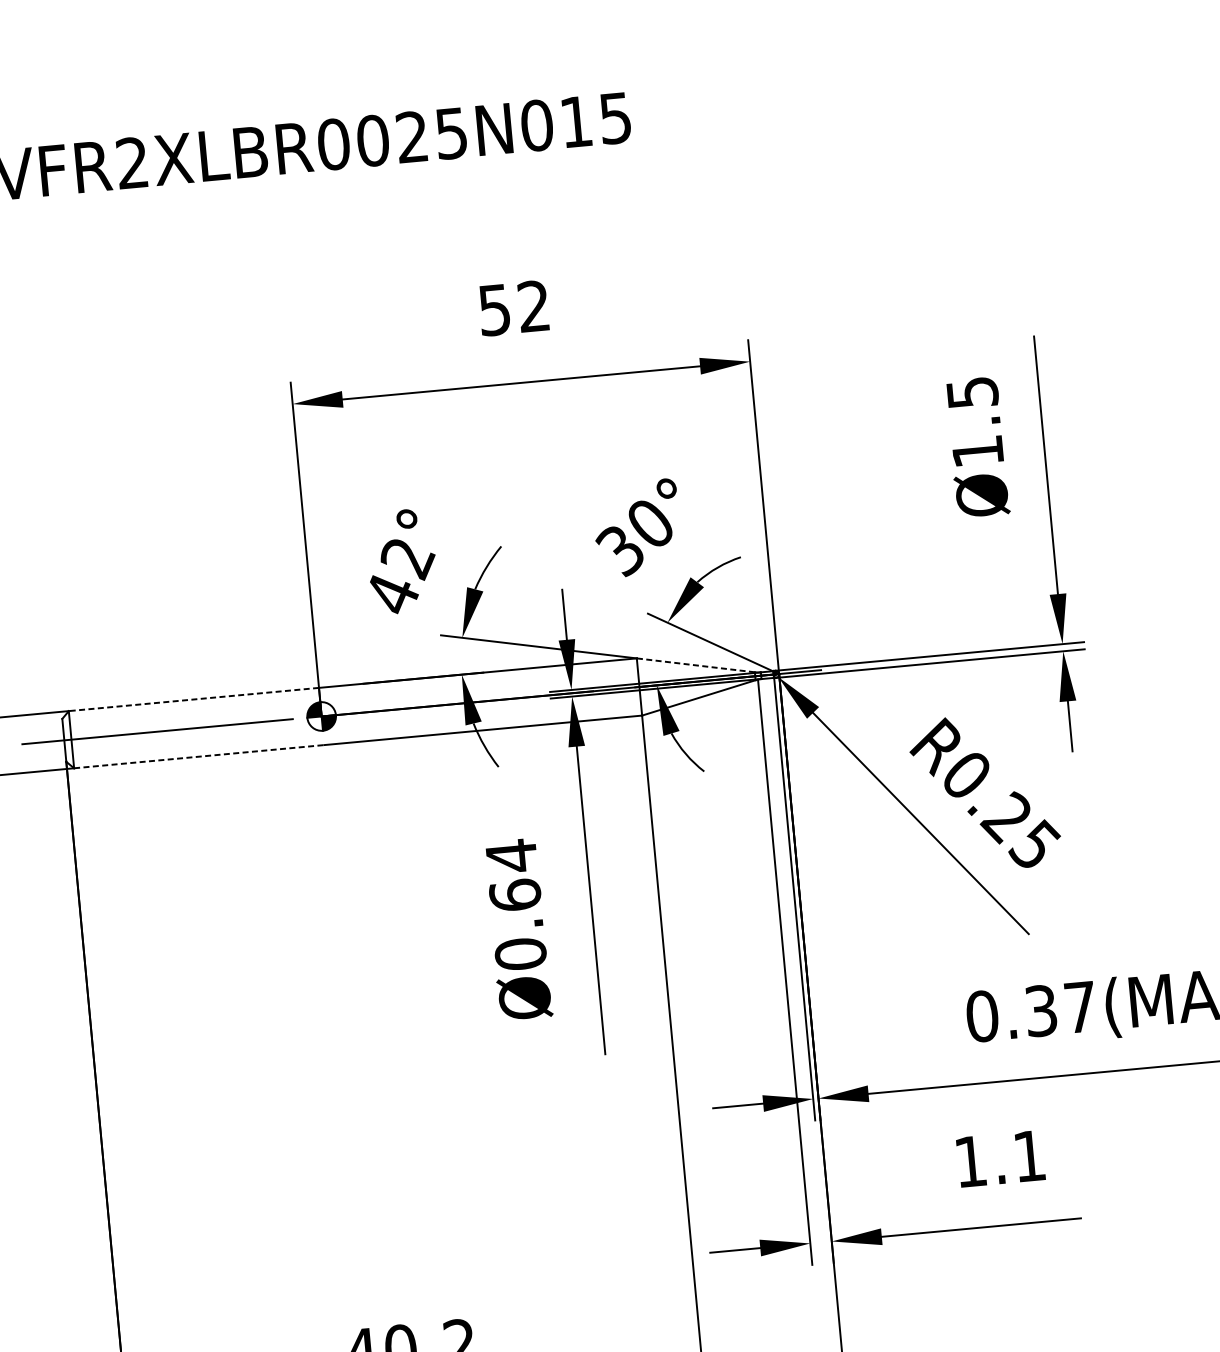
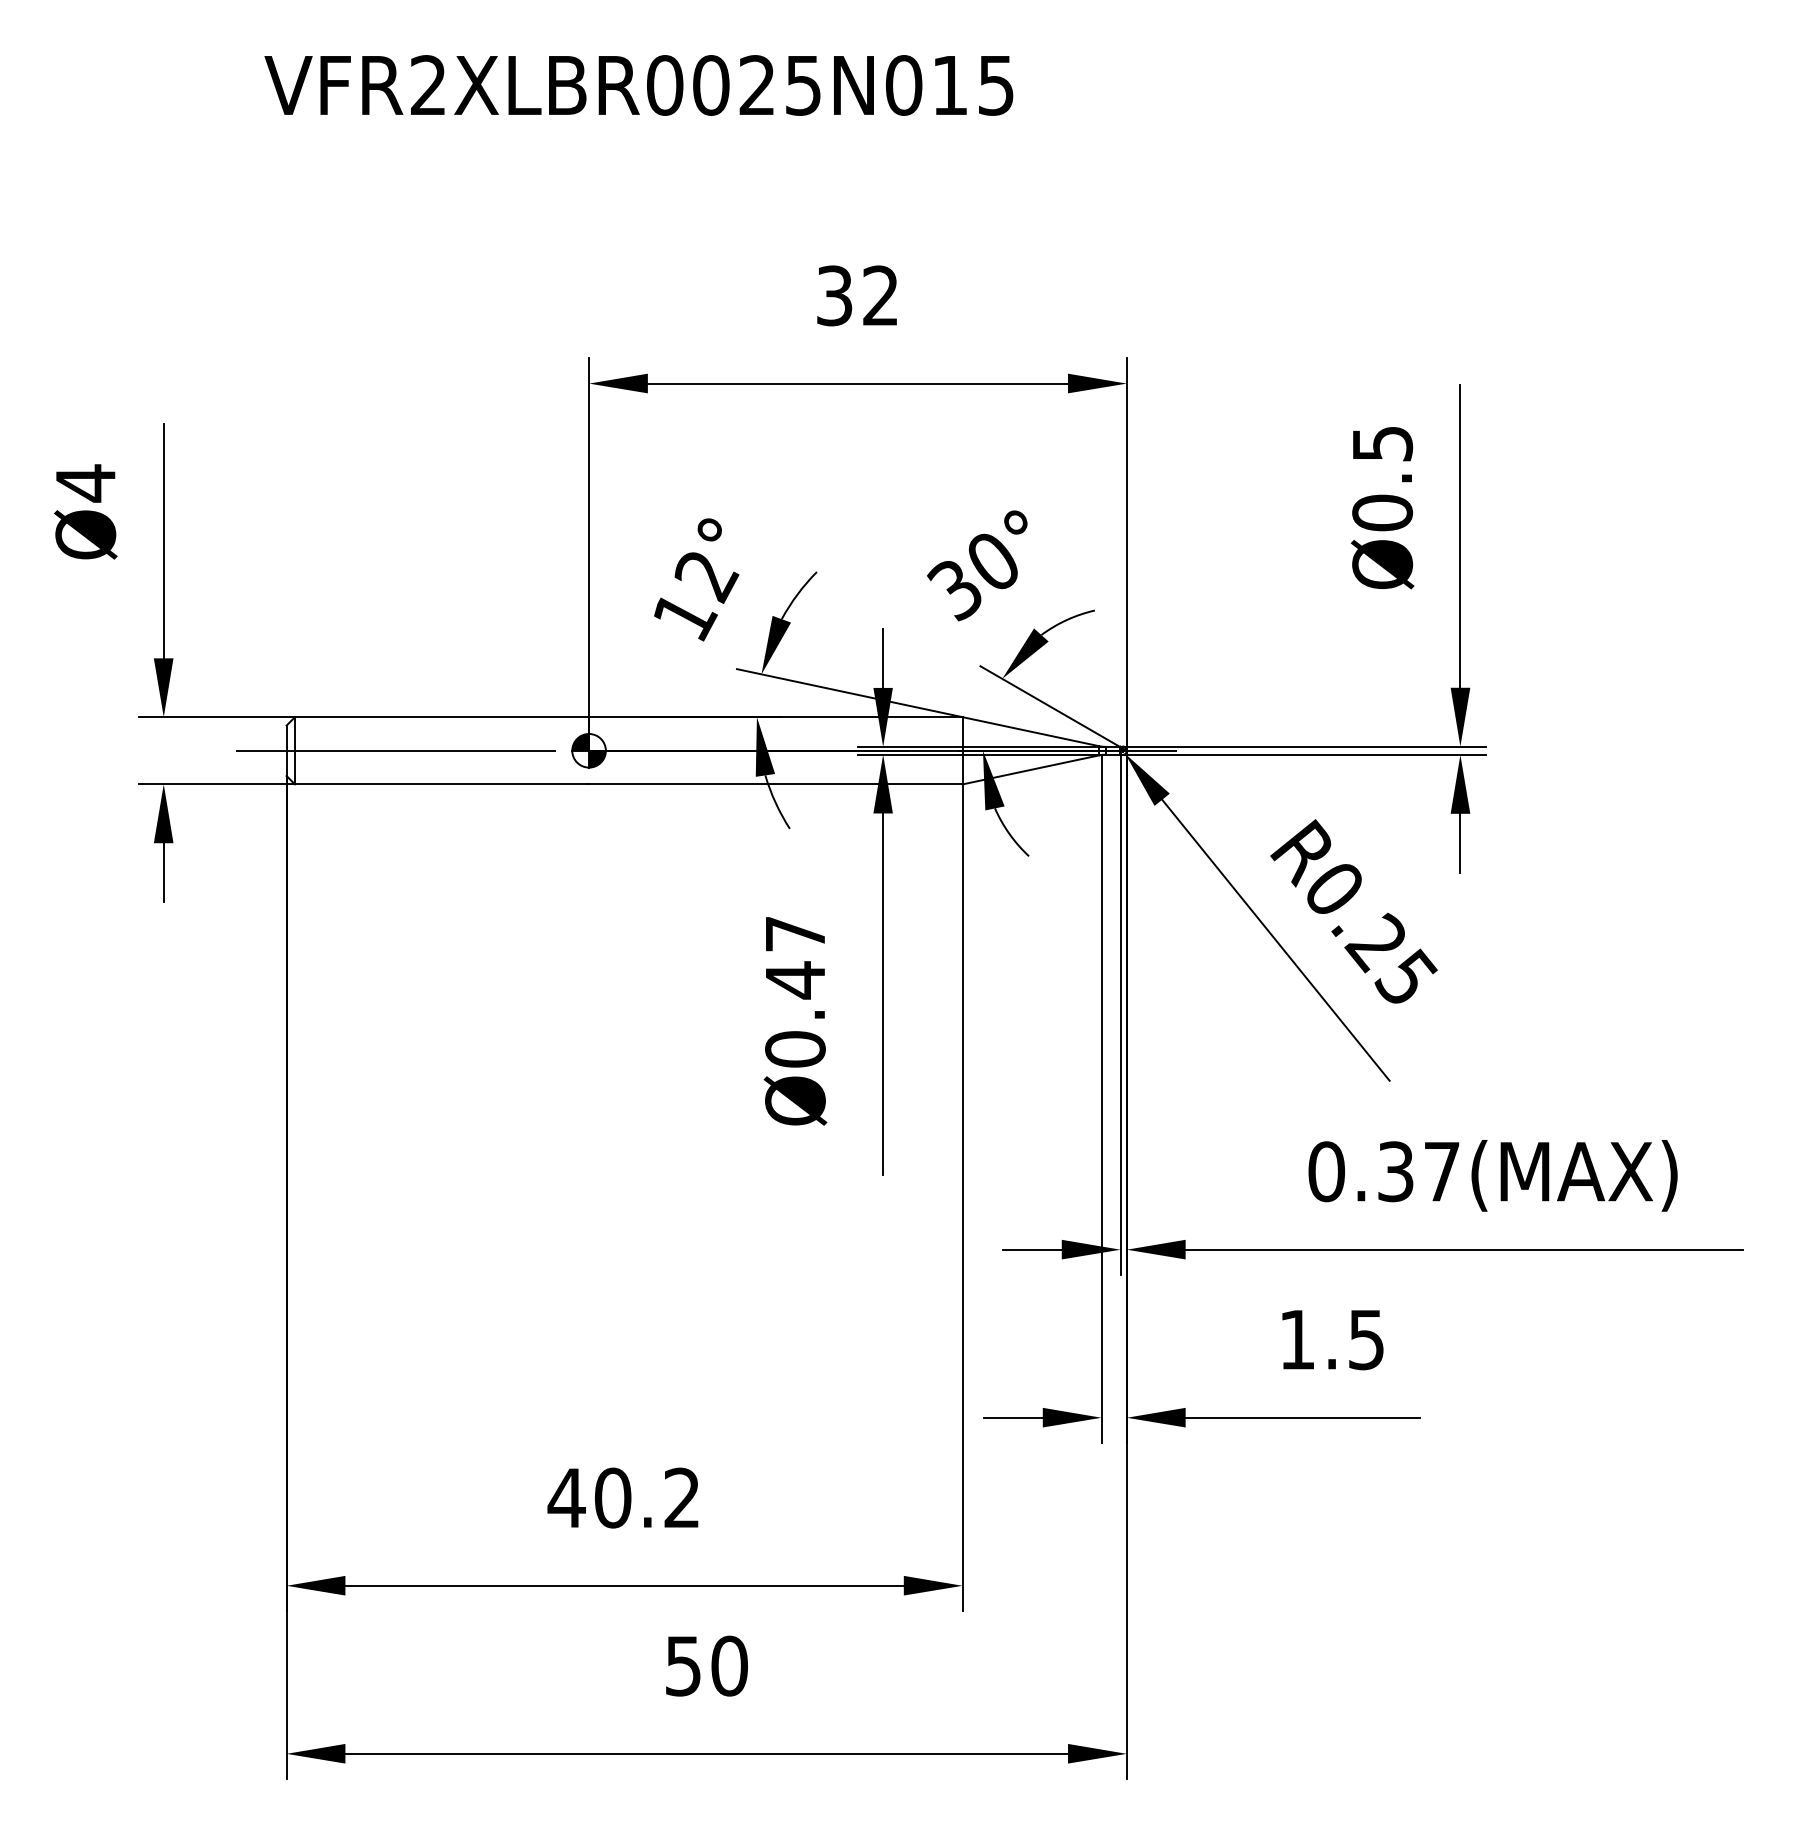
text: (494, 309) -> (834, 295), 52 -> 32
text: (977, 451) -> (1382, 512), Ø1.5 -> Ø0.5
text: (393, 594) -> (685, 616), 42° -> 12°
line: (695, 665) -> (1030, 731), dashed -> solid
line: (193, 699) -> (441, 717), dashed -> solid
line: (199, 756) -> (442, 784), dashed -> solid
text: (513, 876) -> (795, 957), Ø0.64 -> Ø0.47
text: (1029, 1156) -> (1366, 1340), 1.1 -> 1.5

